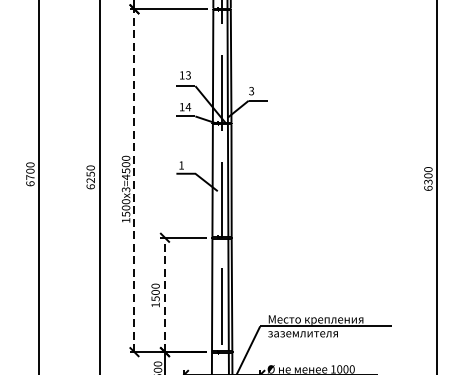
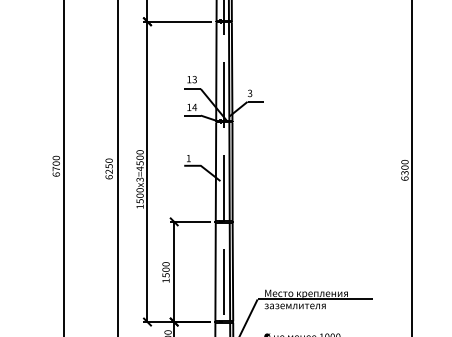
line: (134, 180) -> (147, 171), dashed -> solid
line: (165, 294) -> (174, 271), dashed -> solid

